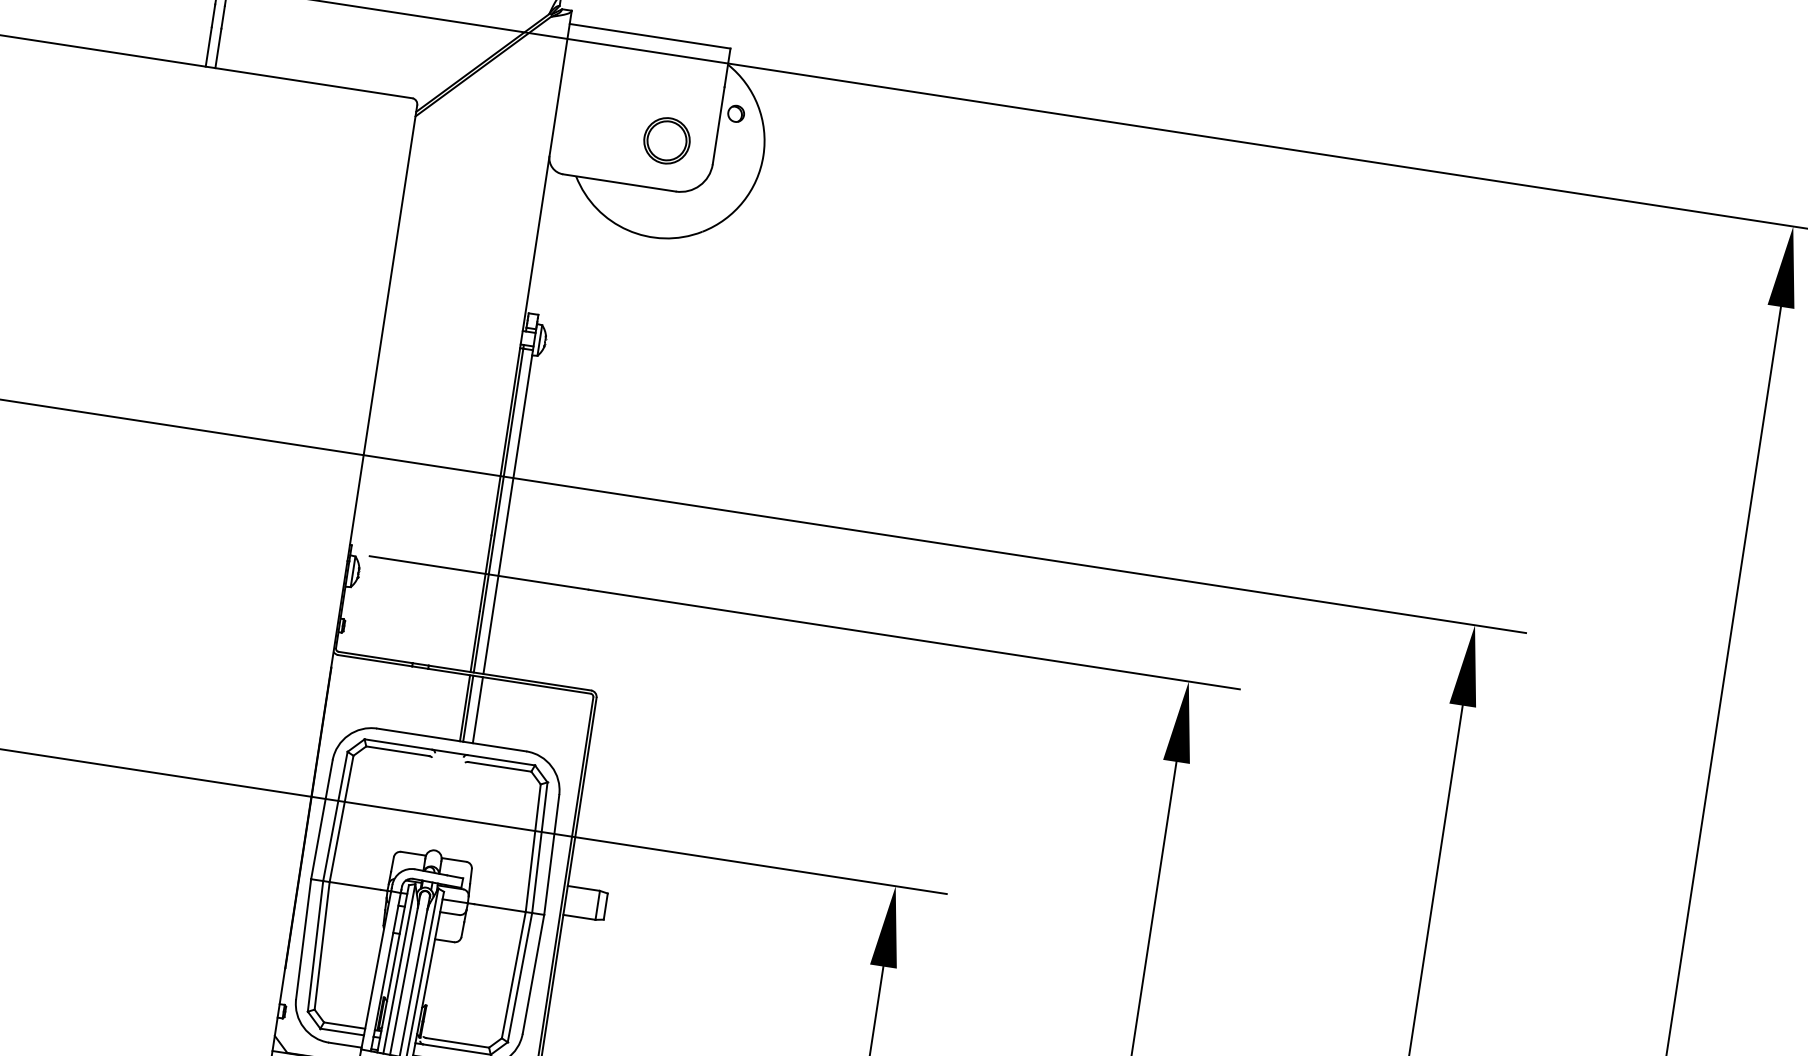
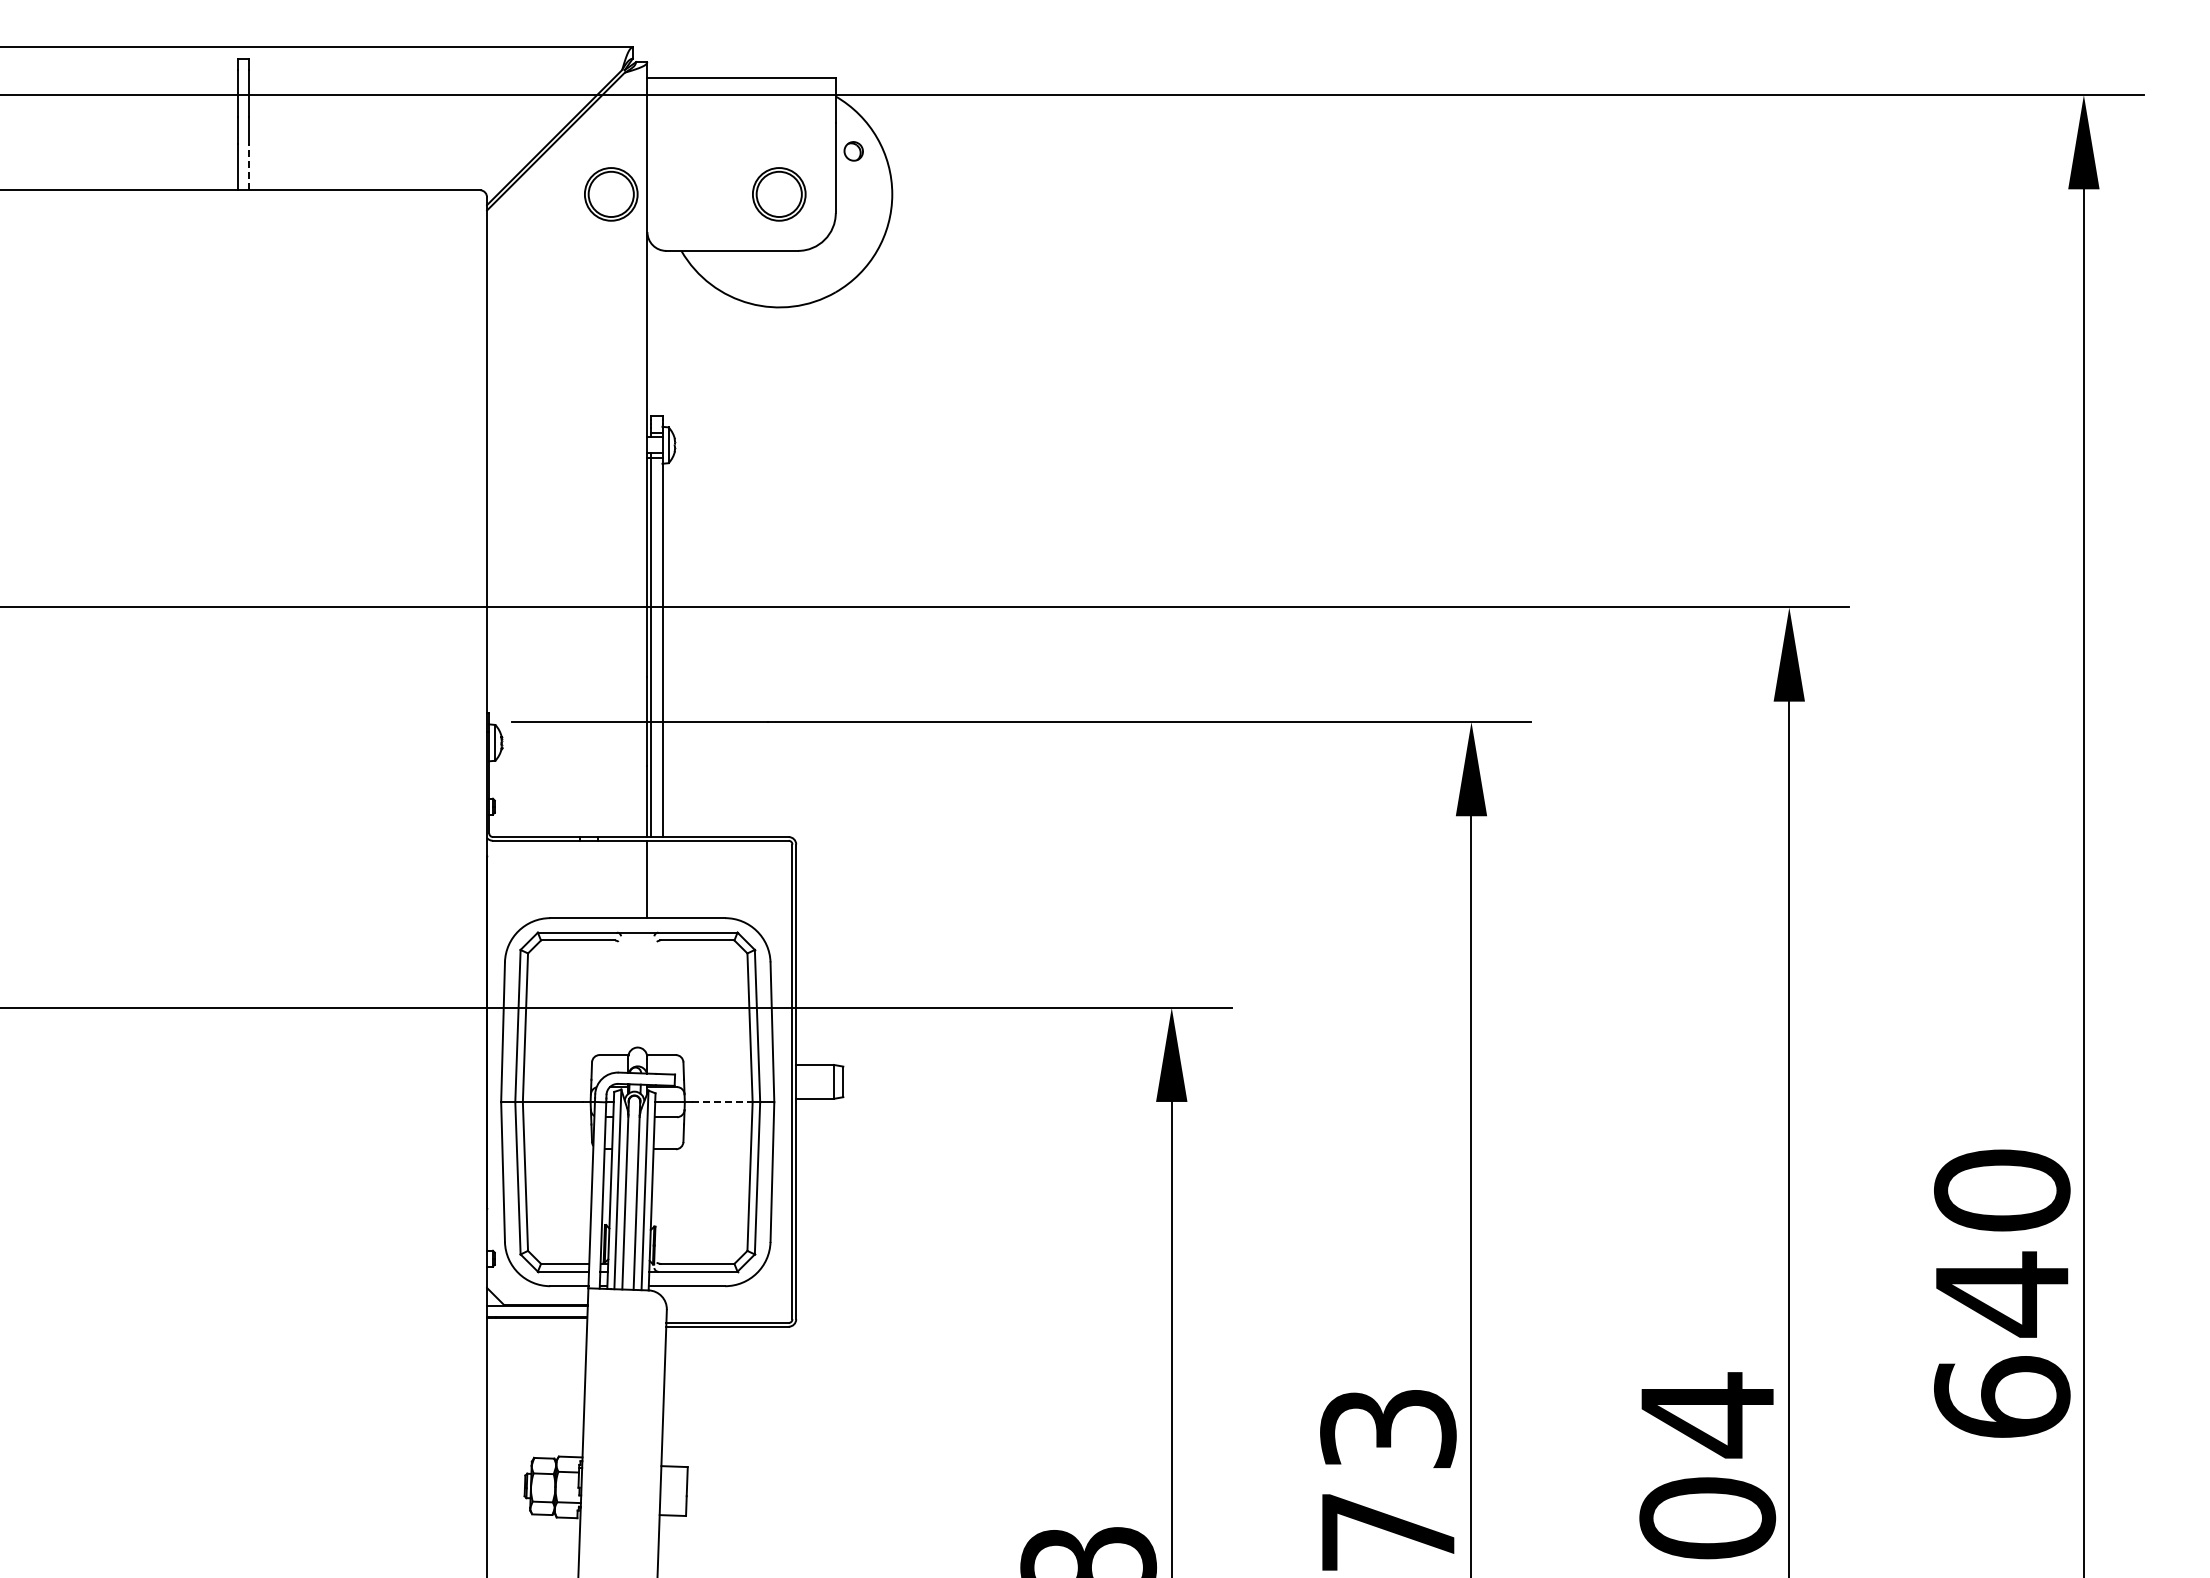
line: (218, 47) -> (249, 166), solid -> dashed
part: (523, 119) -> (611, 194), added
line: (468, 708) -> (651, 879), removed
line: (477, 710) -> (662, 879), removed
line: (500, 908) -> (723, 1102), solid -> dashed

